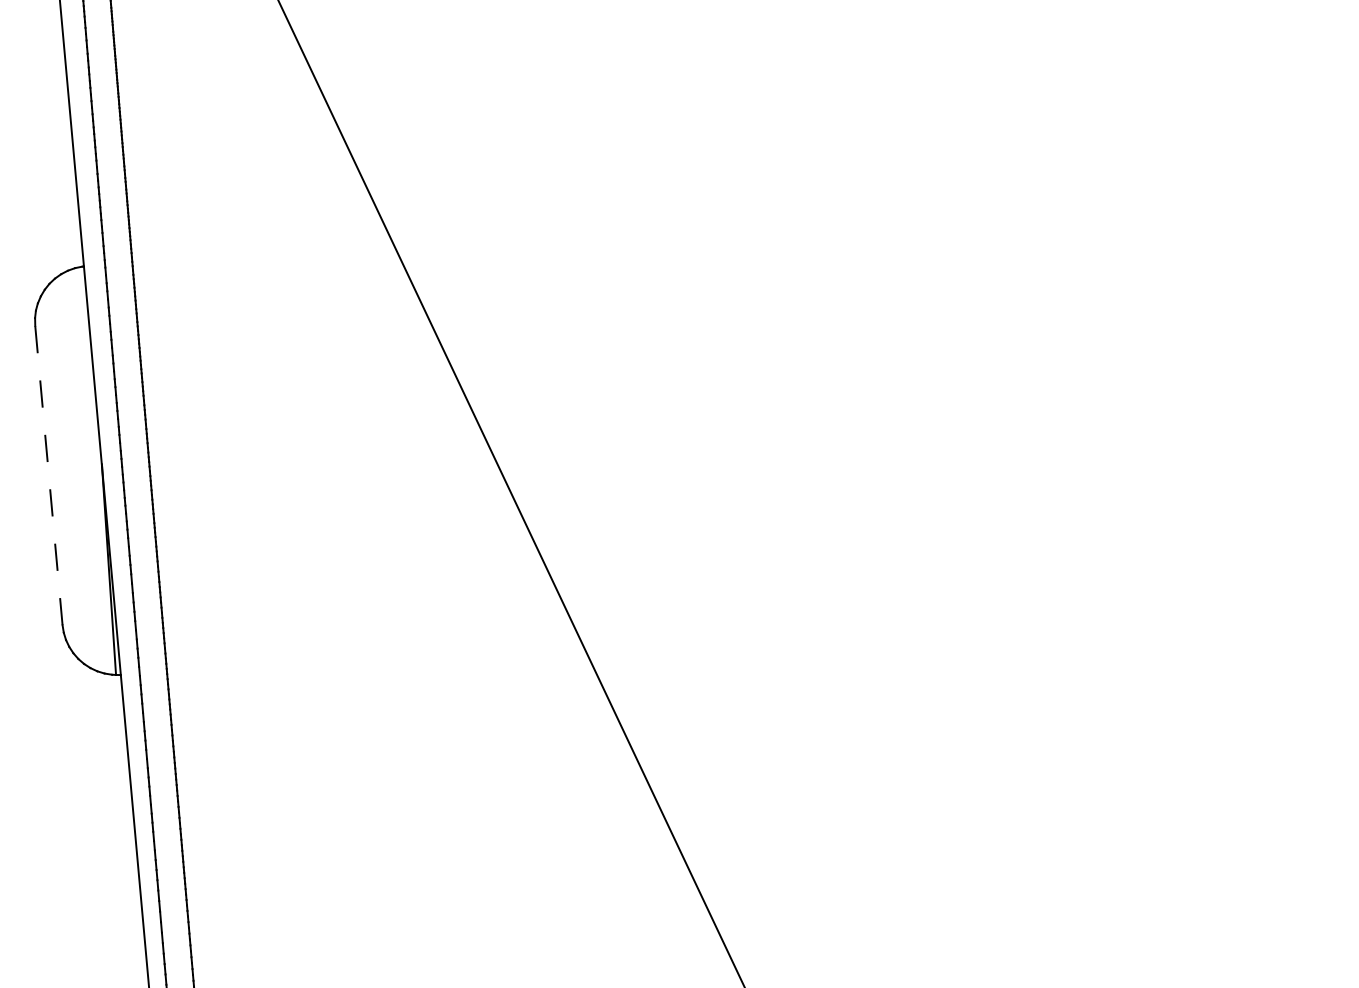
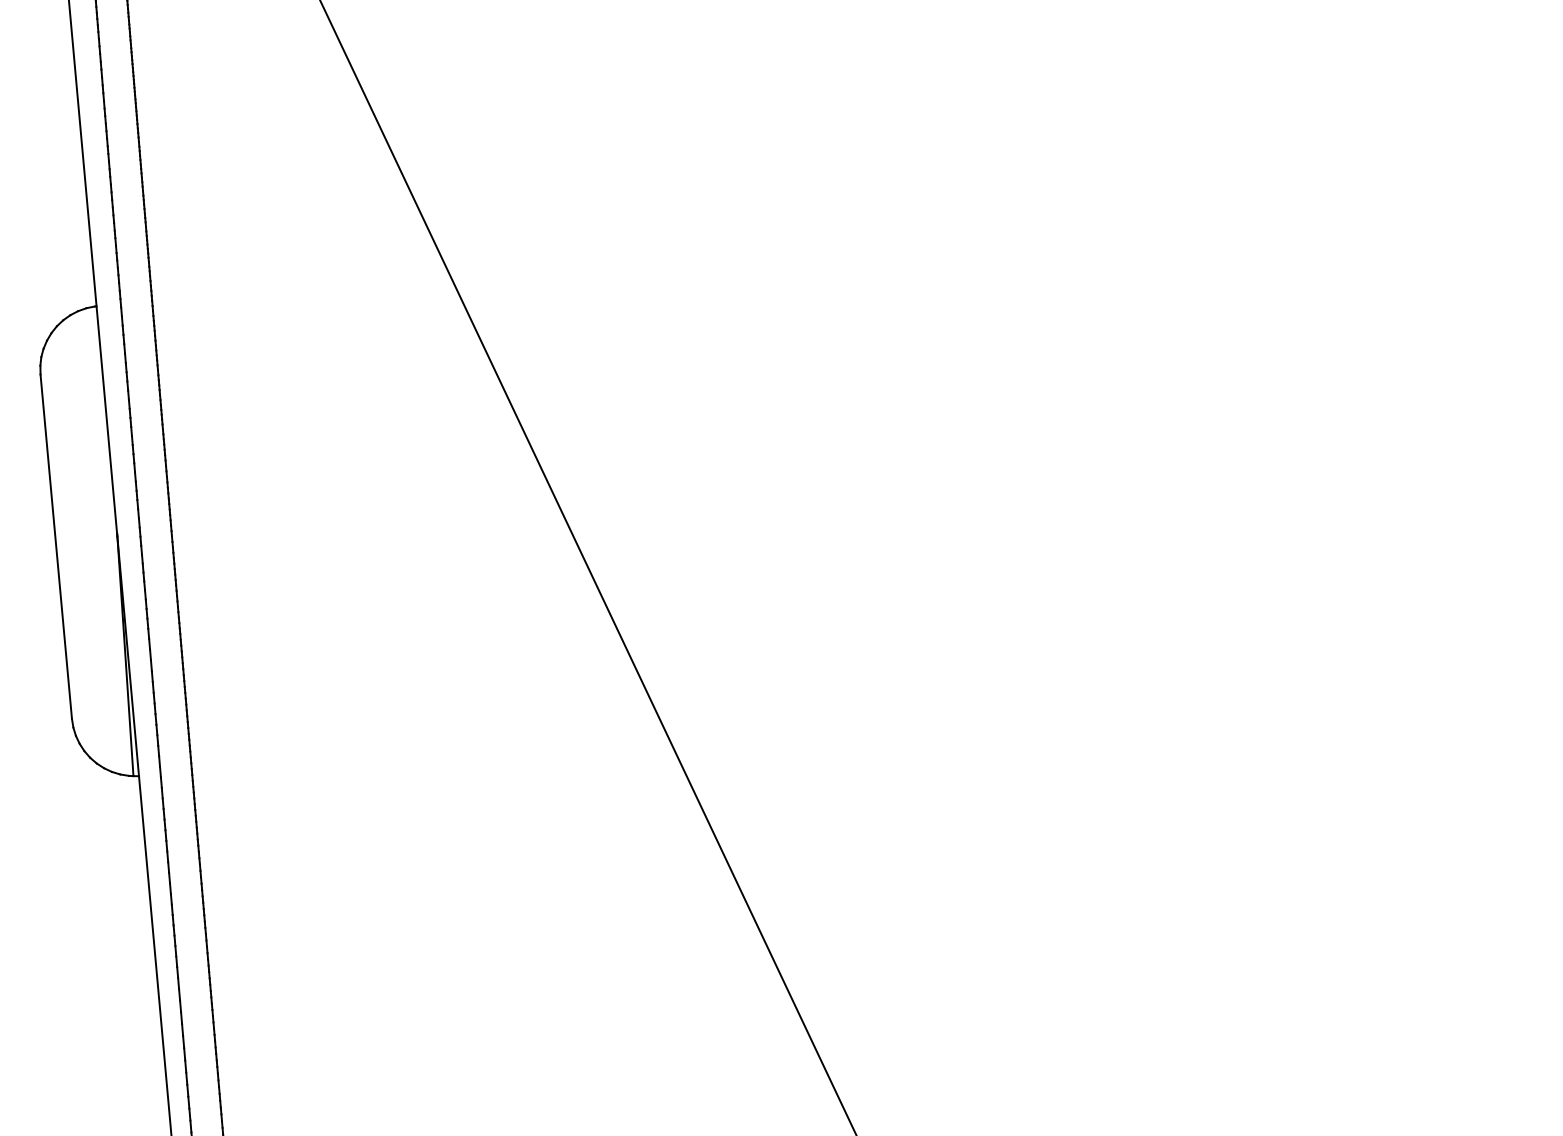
line: (48, 475) -> (55, 546), dashed -> solid

